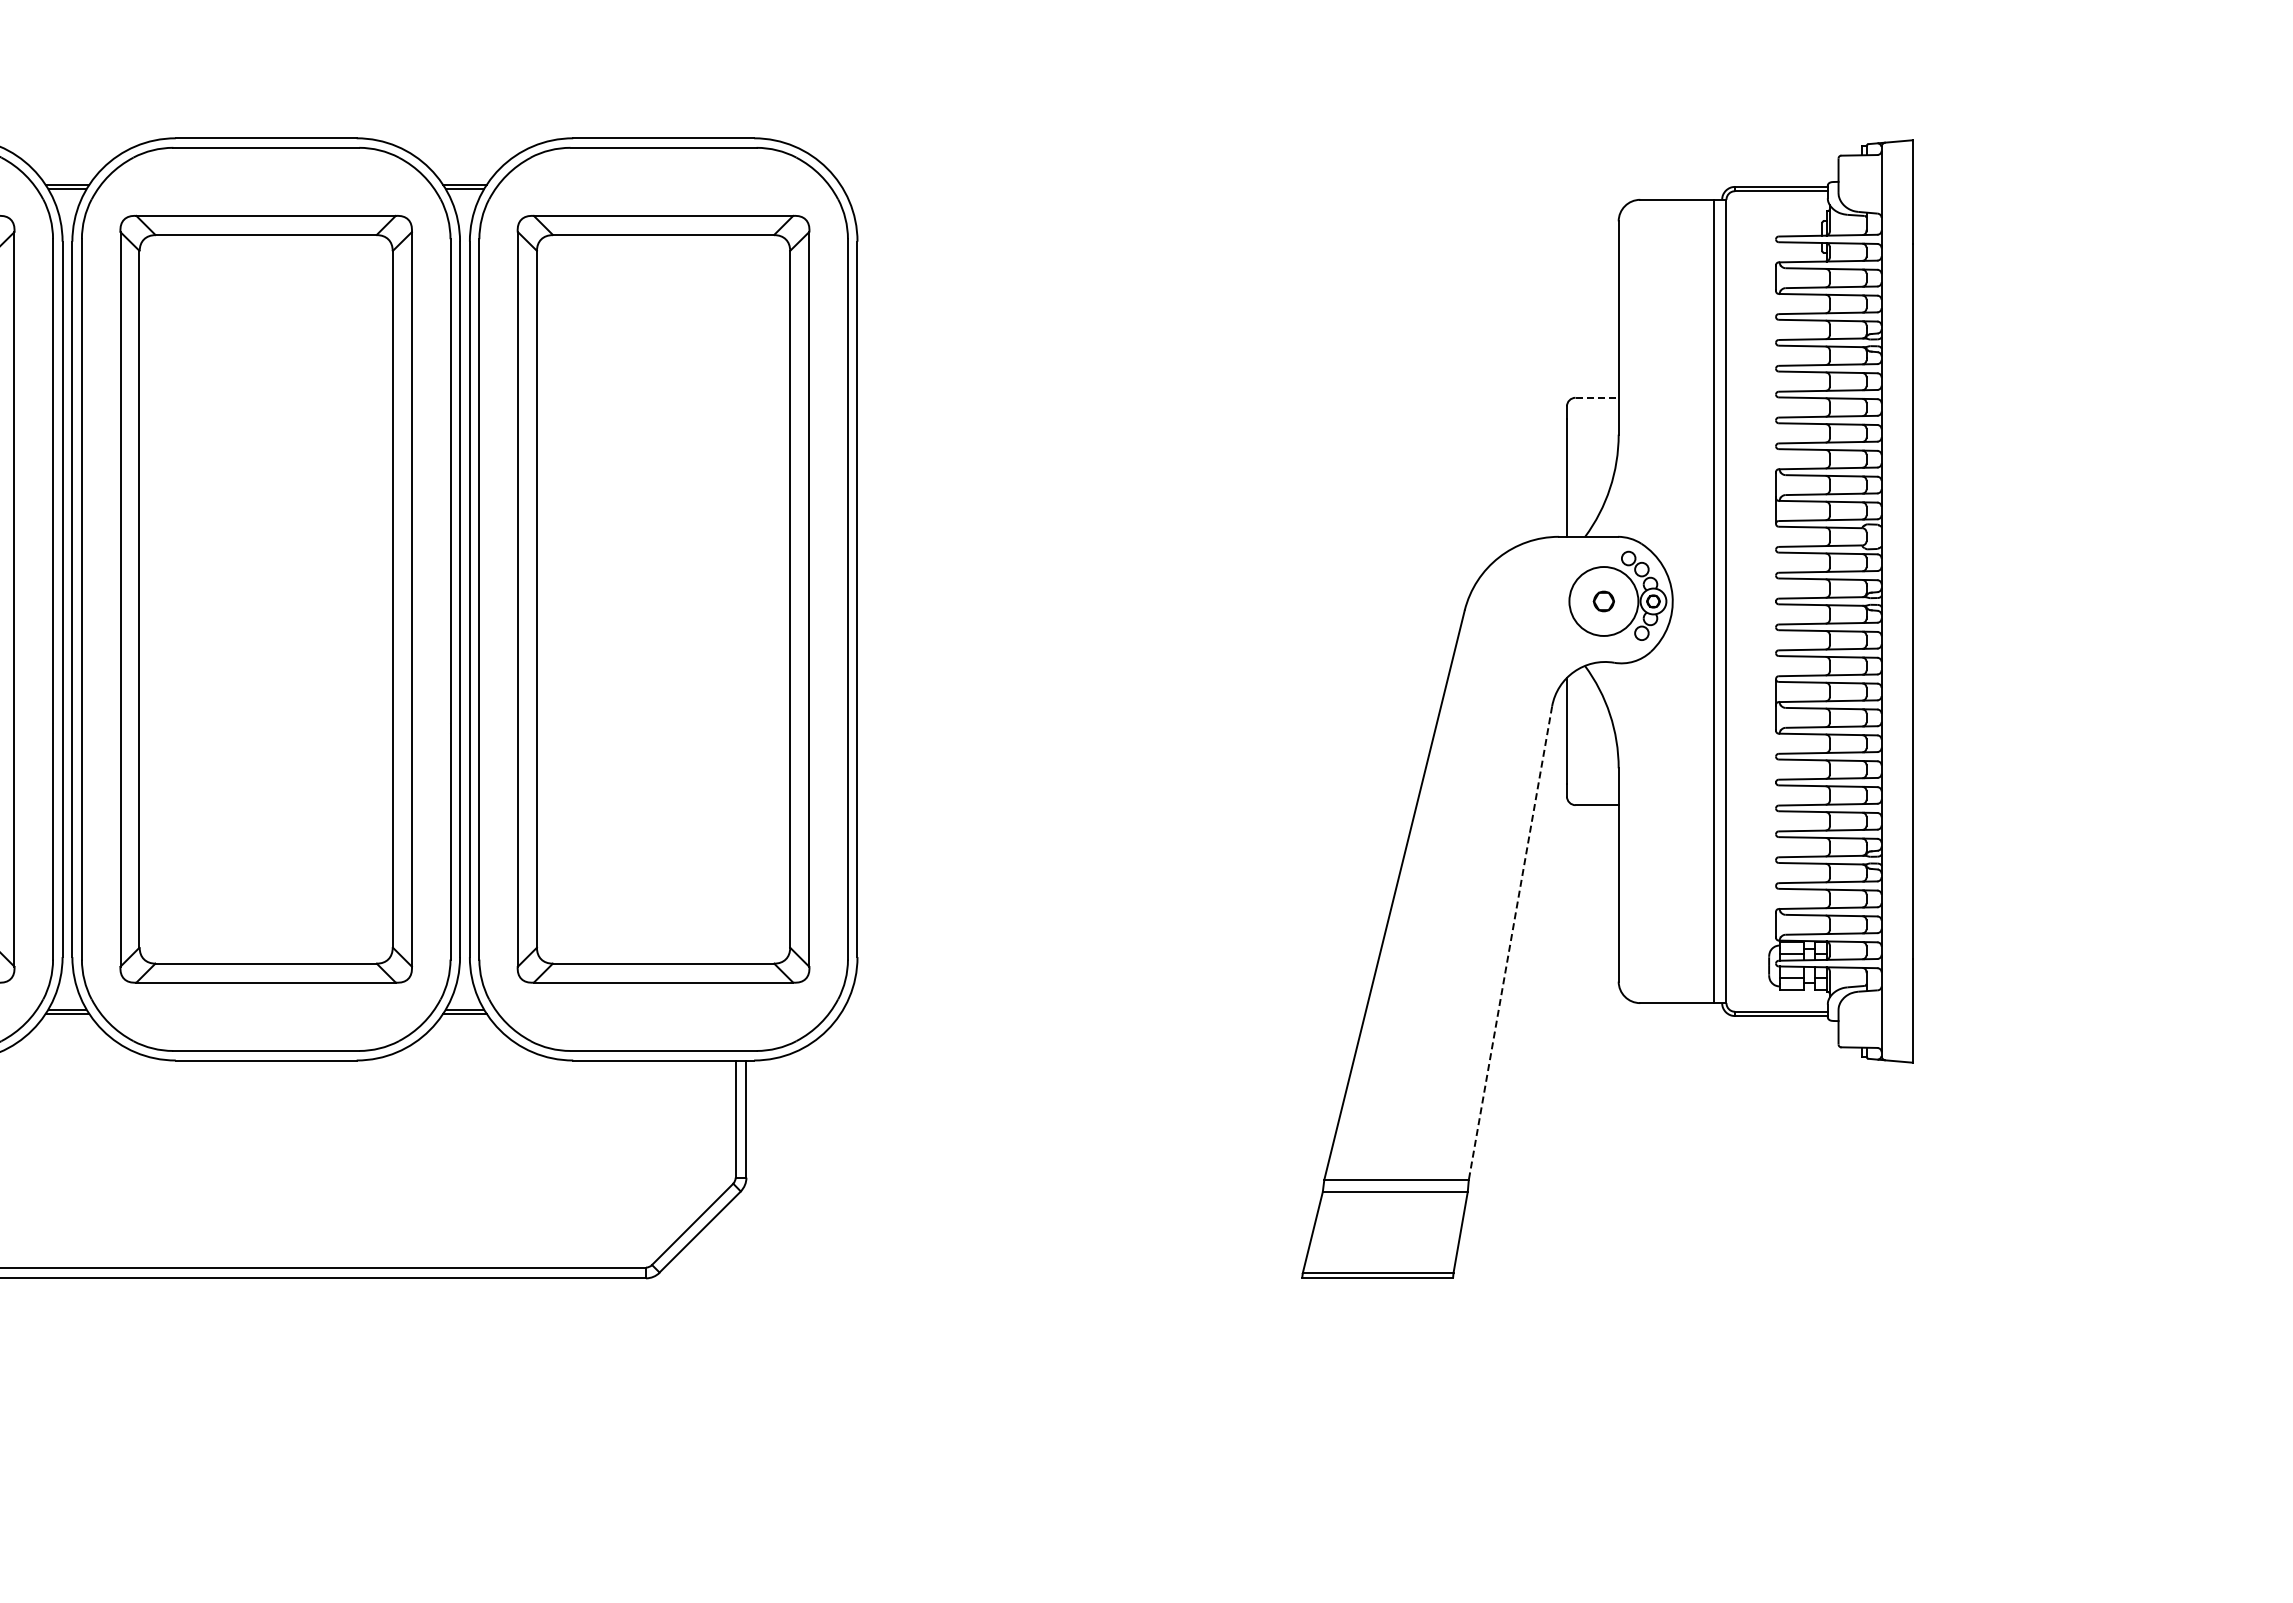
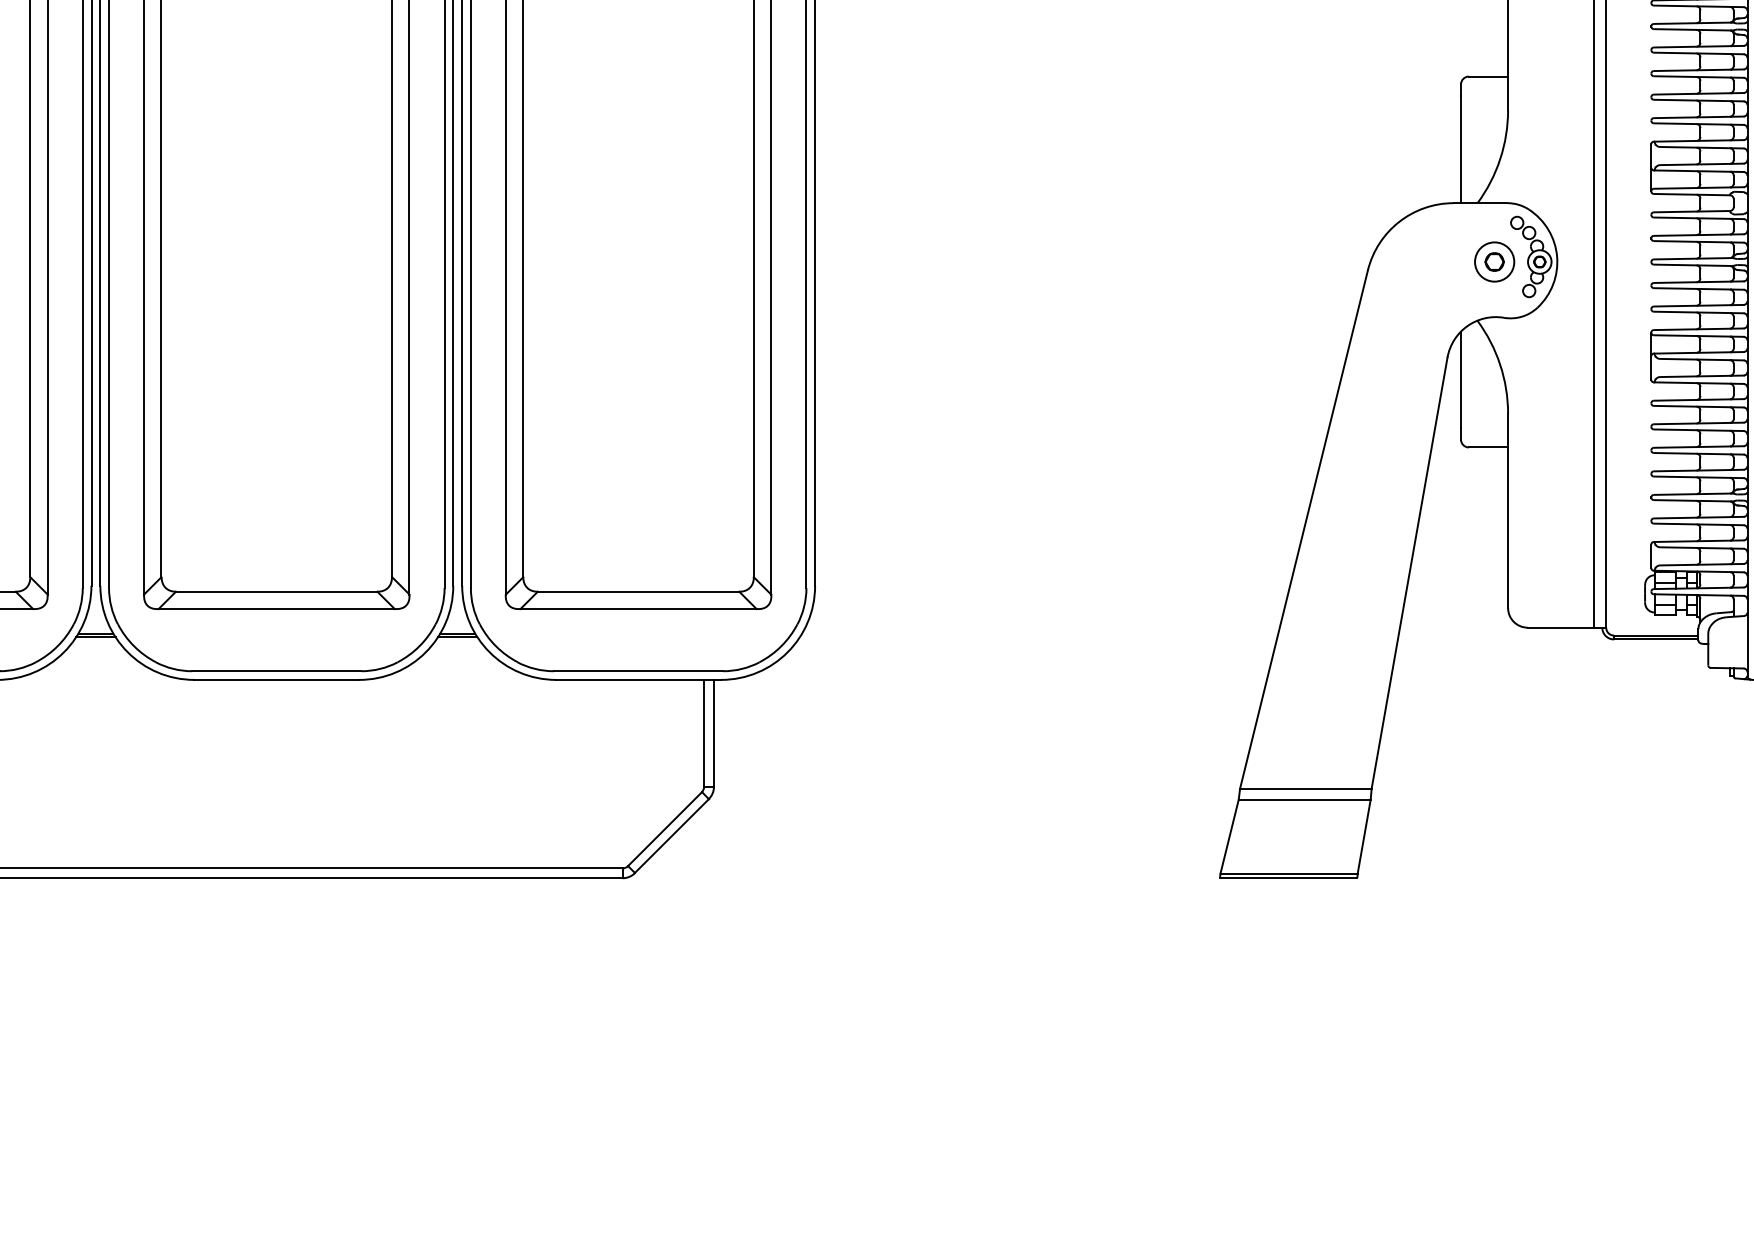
line: (1597, 397) -> (1488, 76), dashed -> solid
circle: (1603, 601) -> (1494, 262), size x0.62
line: (1510, 943) -> (1409, 573), dashed -> solid

